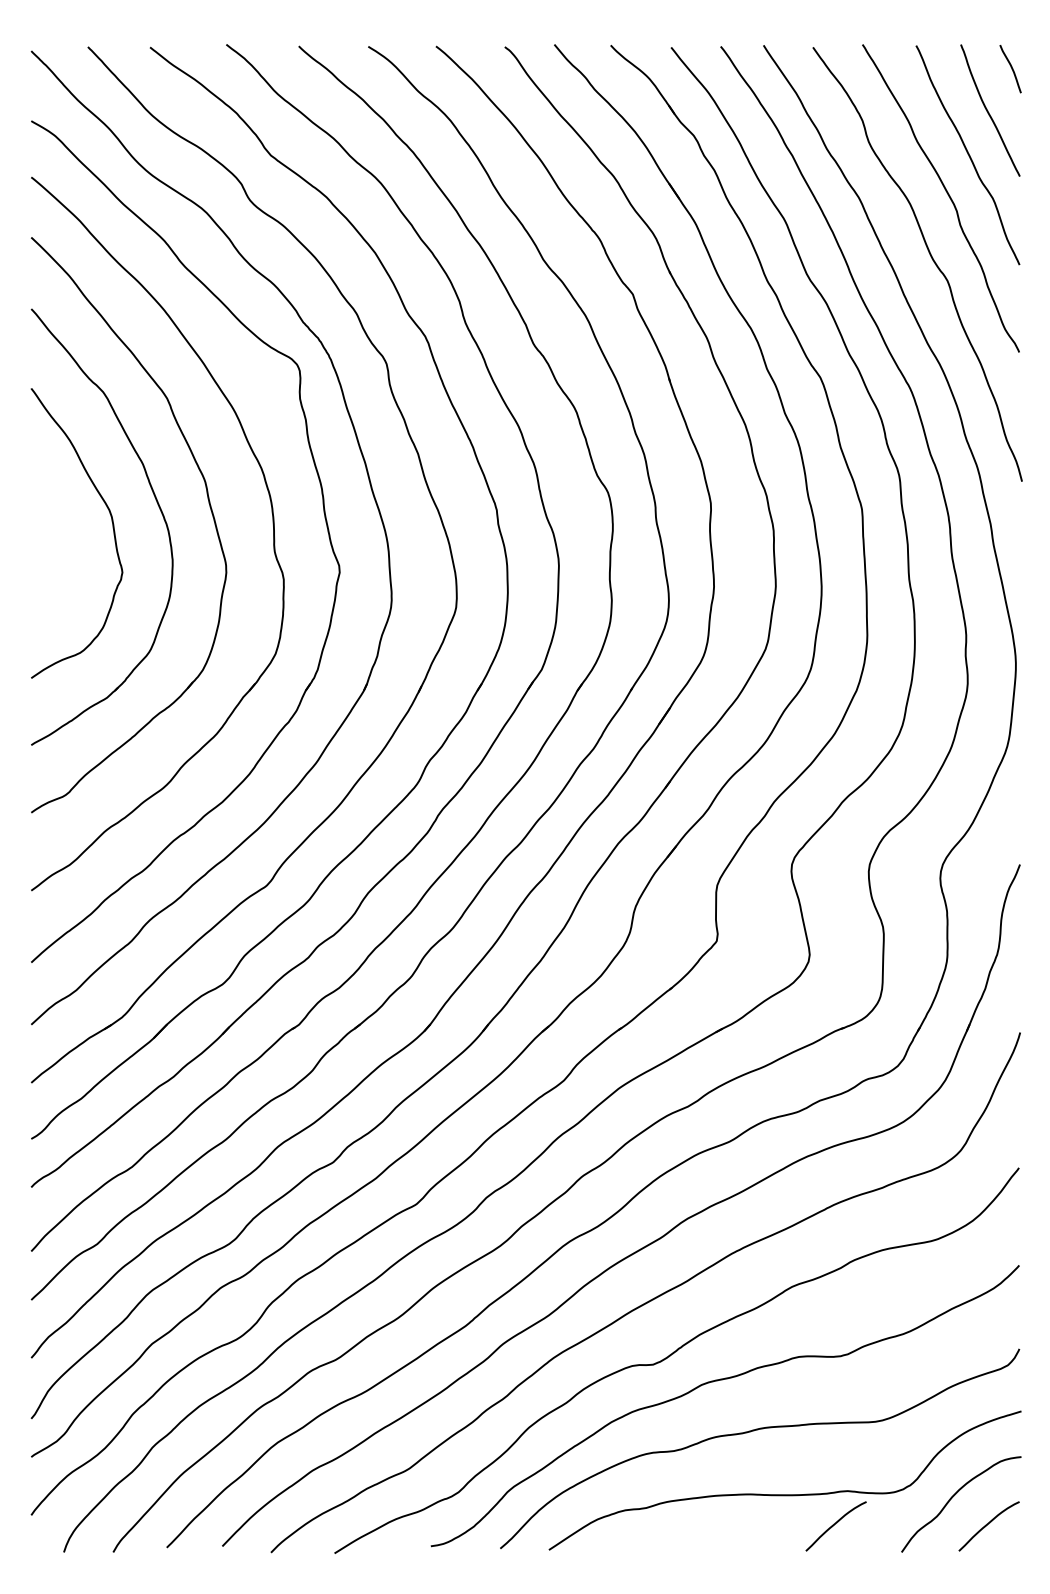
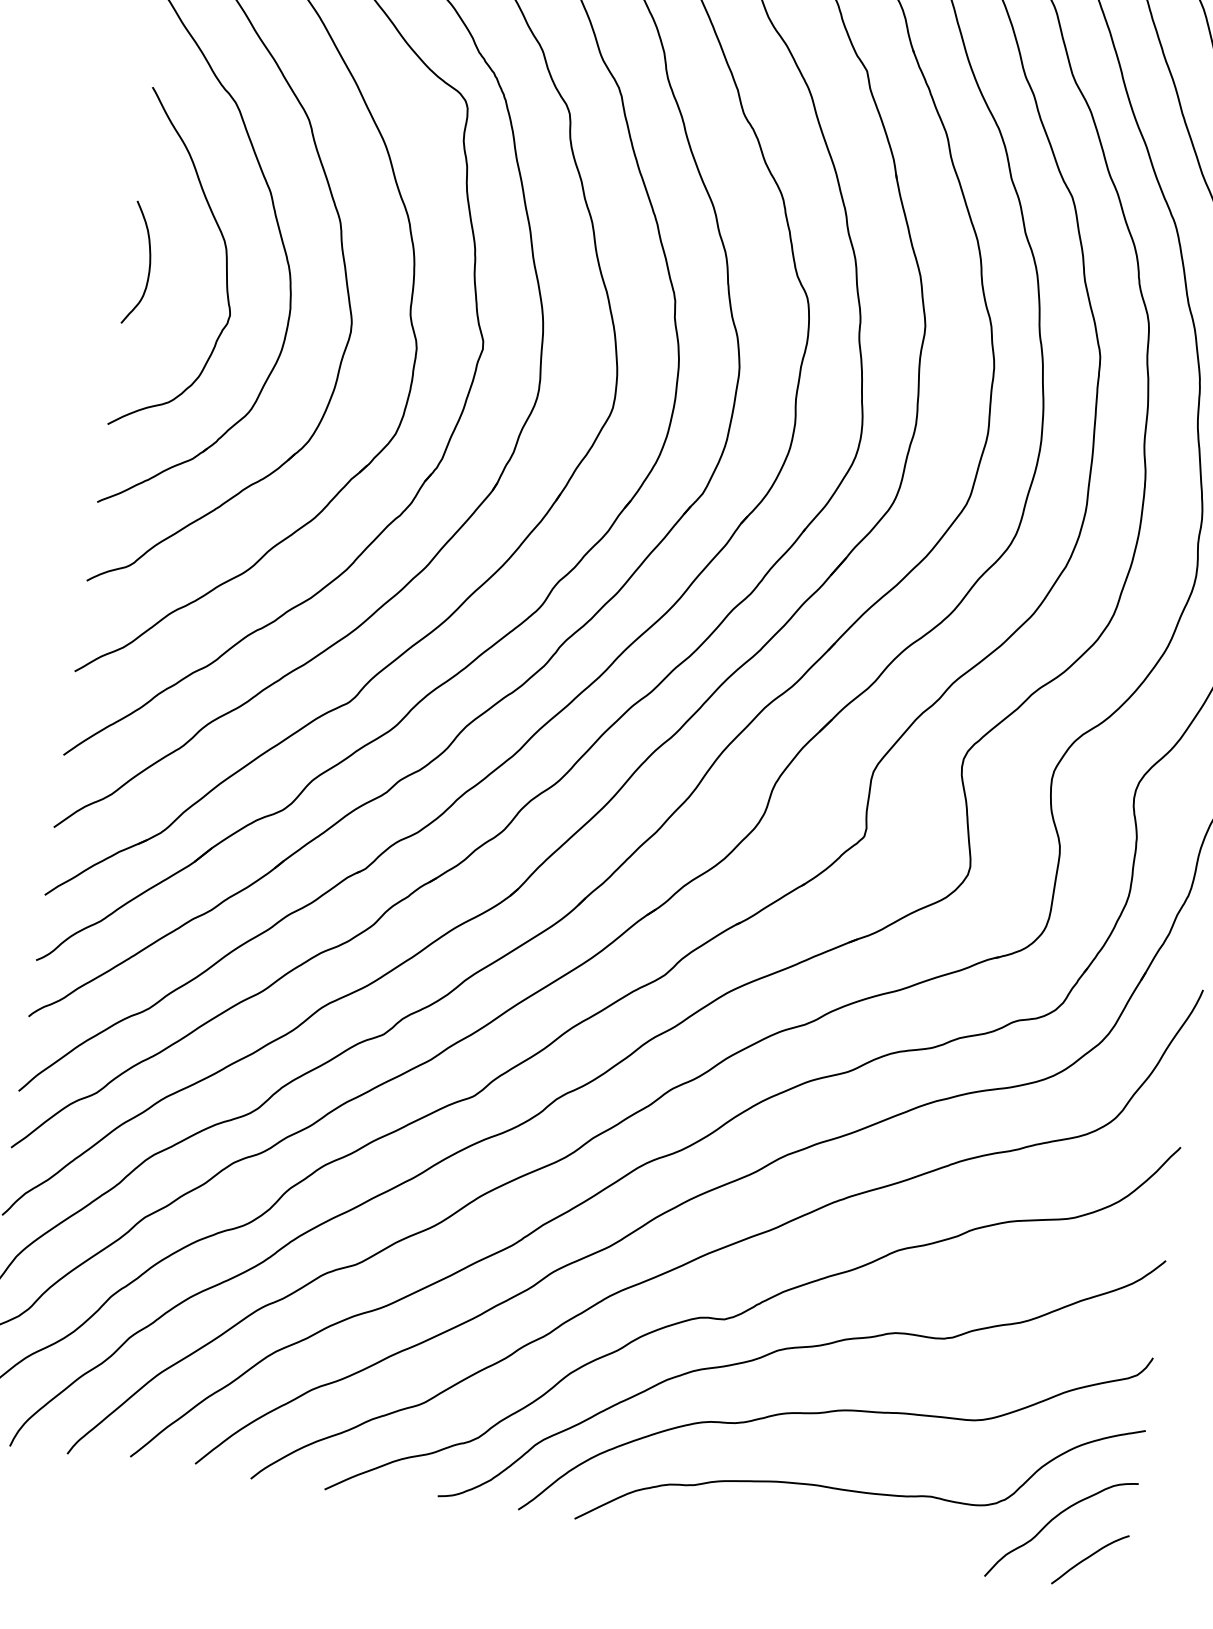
curve: (48, 538) -> (149, 264), added
curve: (834, 1525) -> (910, 1534), removed

